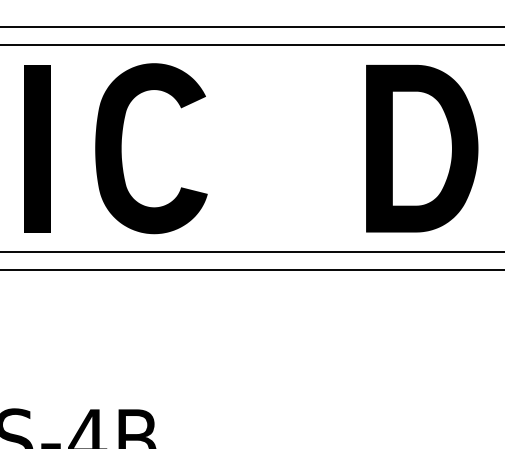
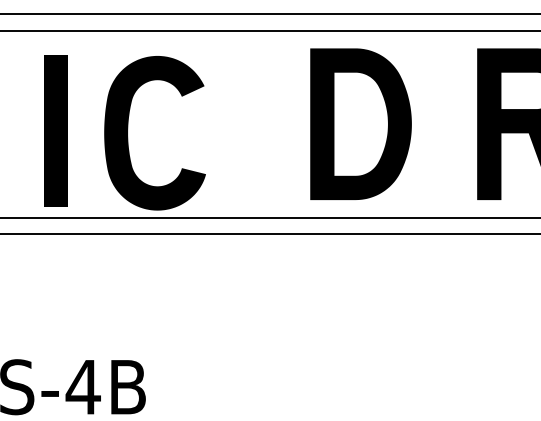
part: (122, 144) -> (128, 129), moved
part: (36, 147) -> (55, 130), moved
part: (421, 147) -> (360, 123), moved

